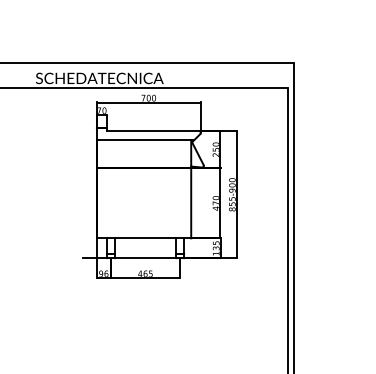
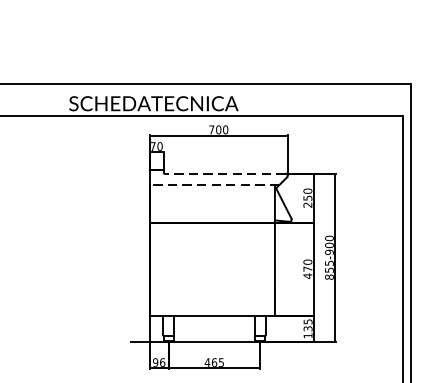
line: (153, 131) -> (224, 174), solid -> dashed
line: (145, 140) -> (214, 185), solid -> dashed

